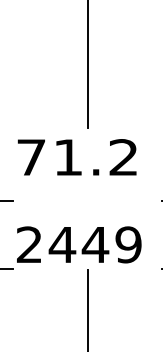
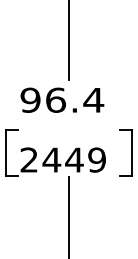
text: (78, 156) -> (62, 99), 71.2 -> 96.4

